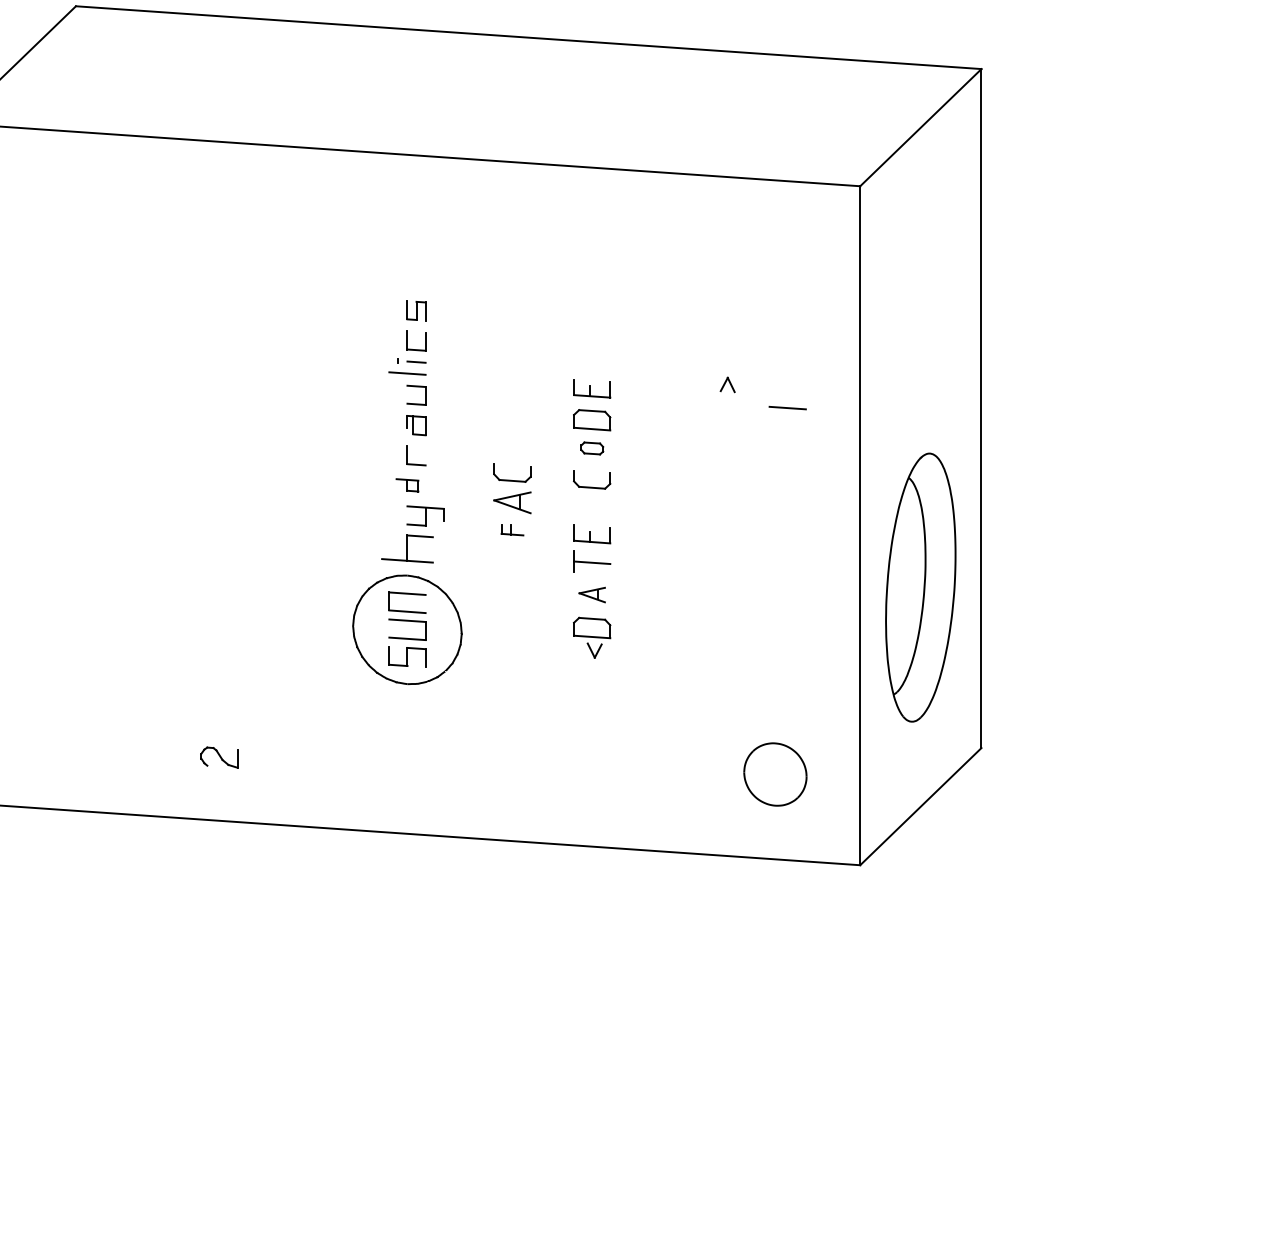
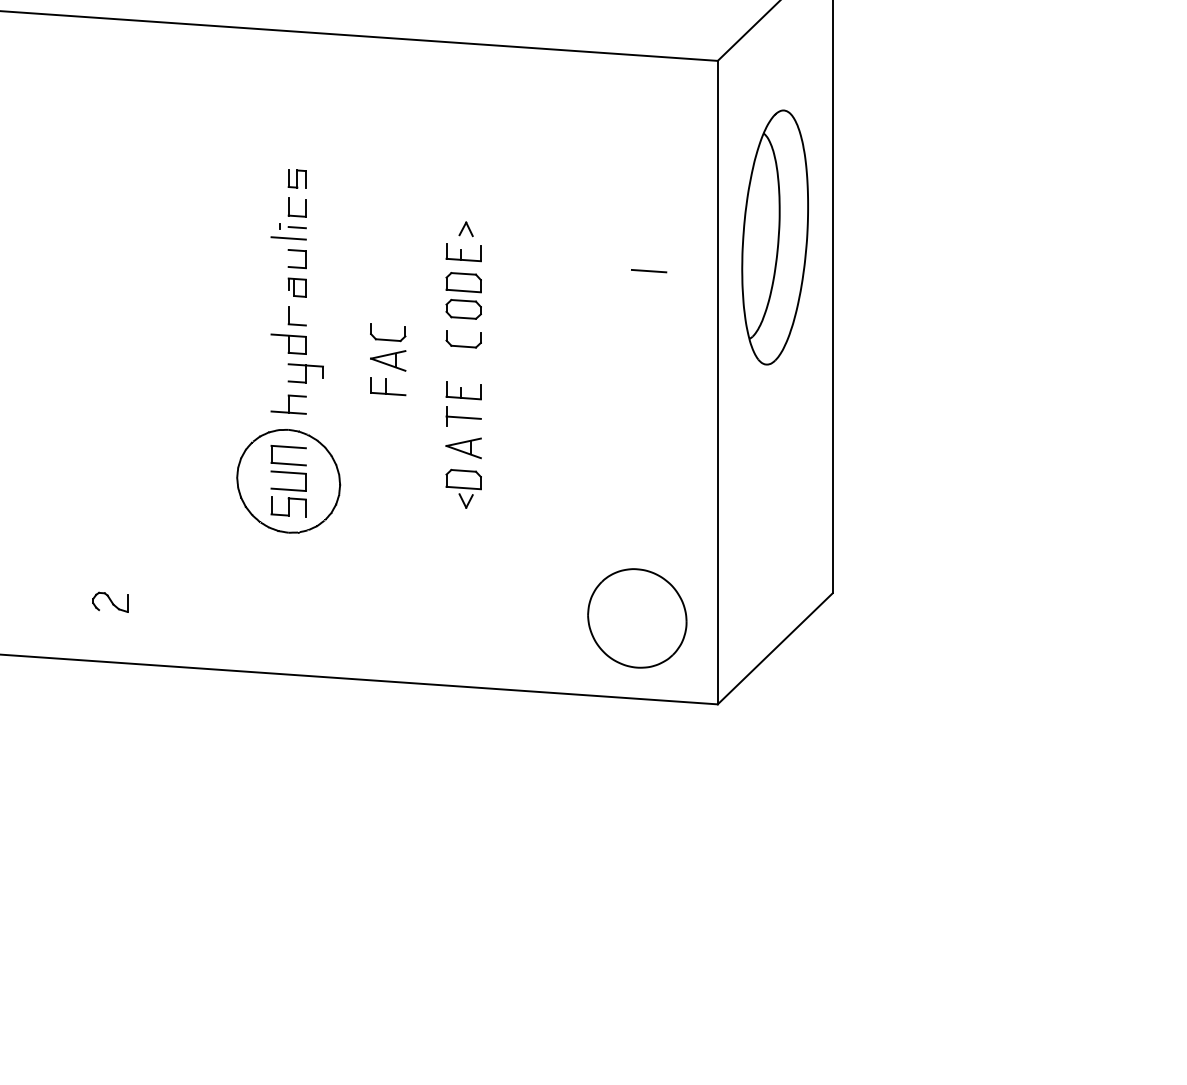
part: (727, 384) -> (465, 228), moved
part: (592, 448) -> (464, 309), size x1.67
part: (407, 485) -> (288, 344), size x1.67
part: (512, 529) -> (388, 386), size x1.67
part: (407, 548) -> (288, 404), size x0.71
part: (920, 587) -> (774, 237), moved
part: (592, 594) -> (464, 447), size x1.43
part: (775, 774) -> (637, 618), size x1.67

